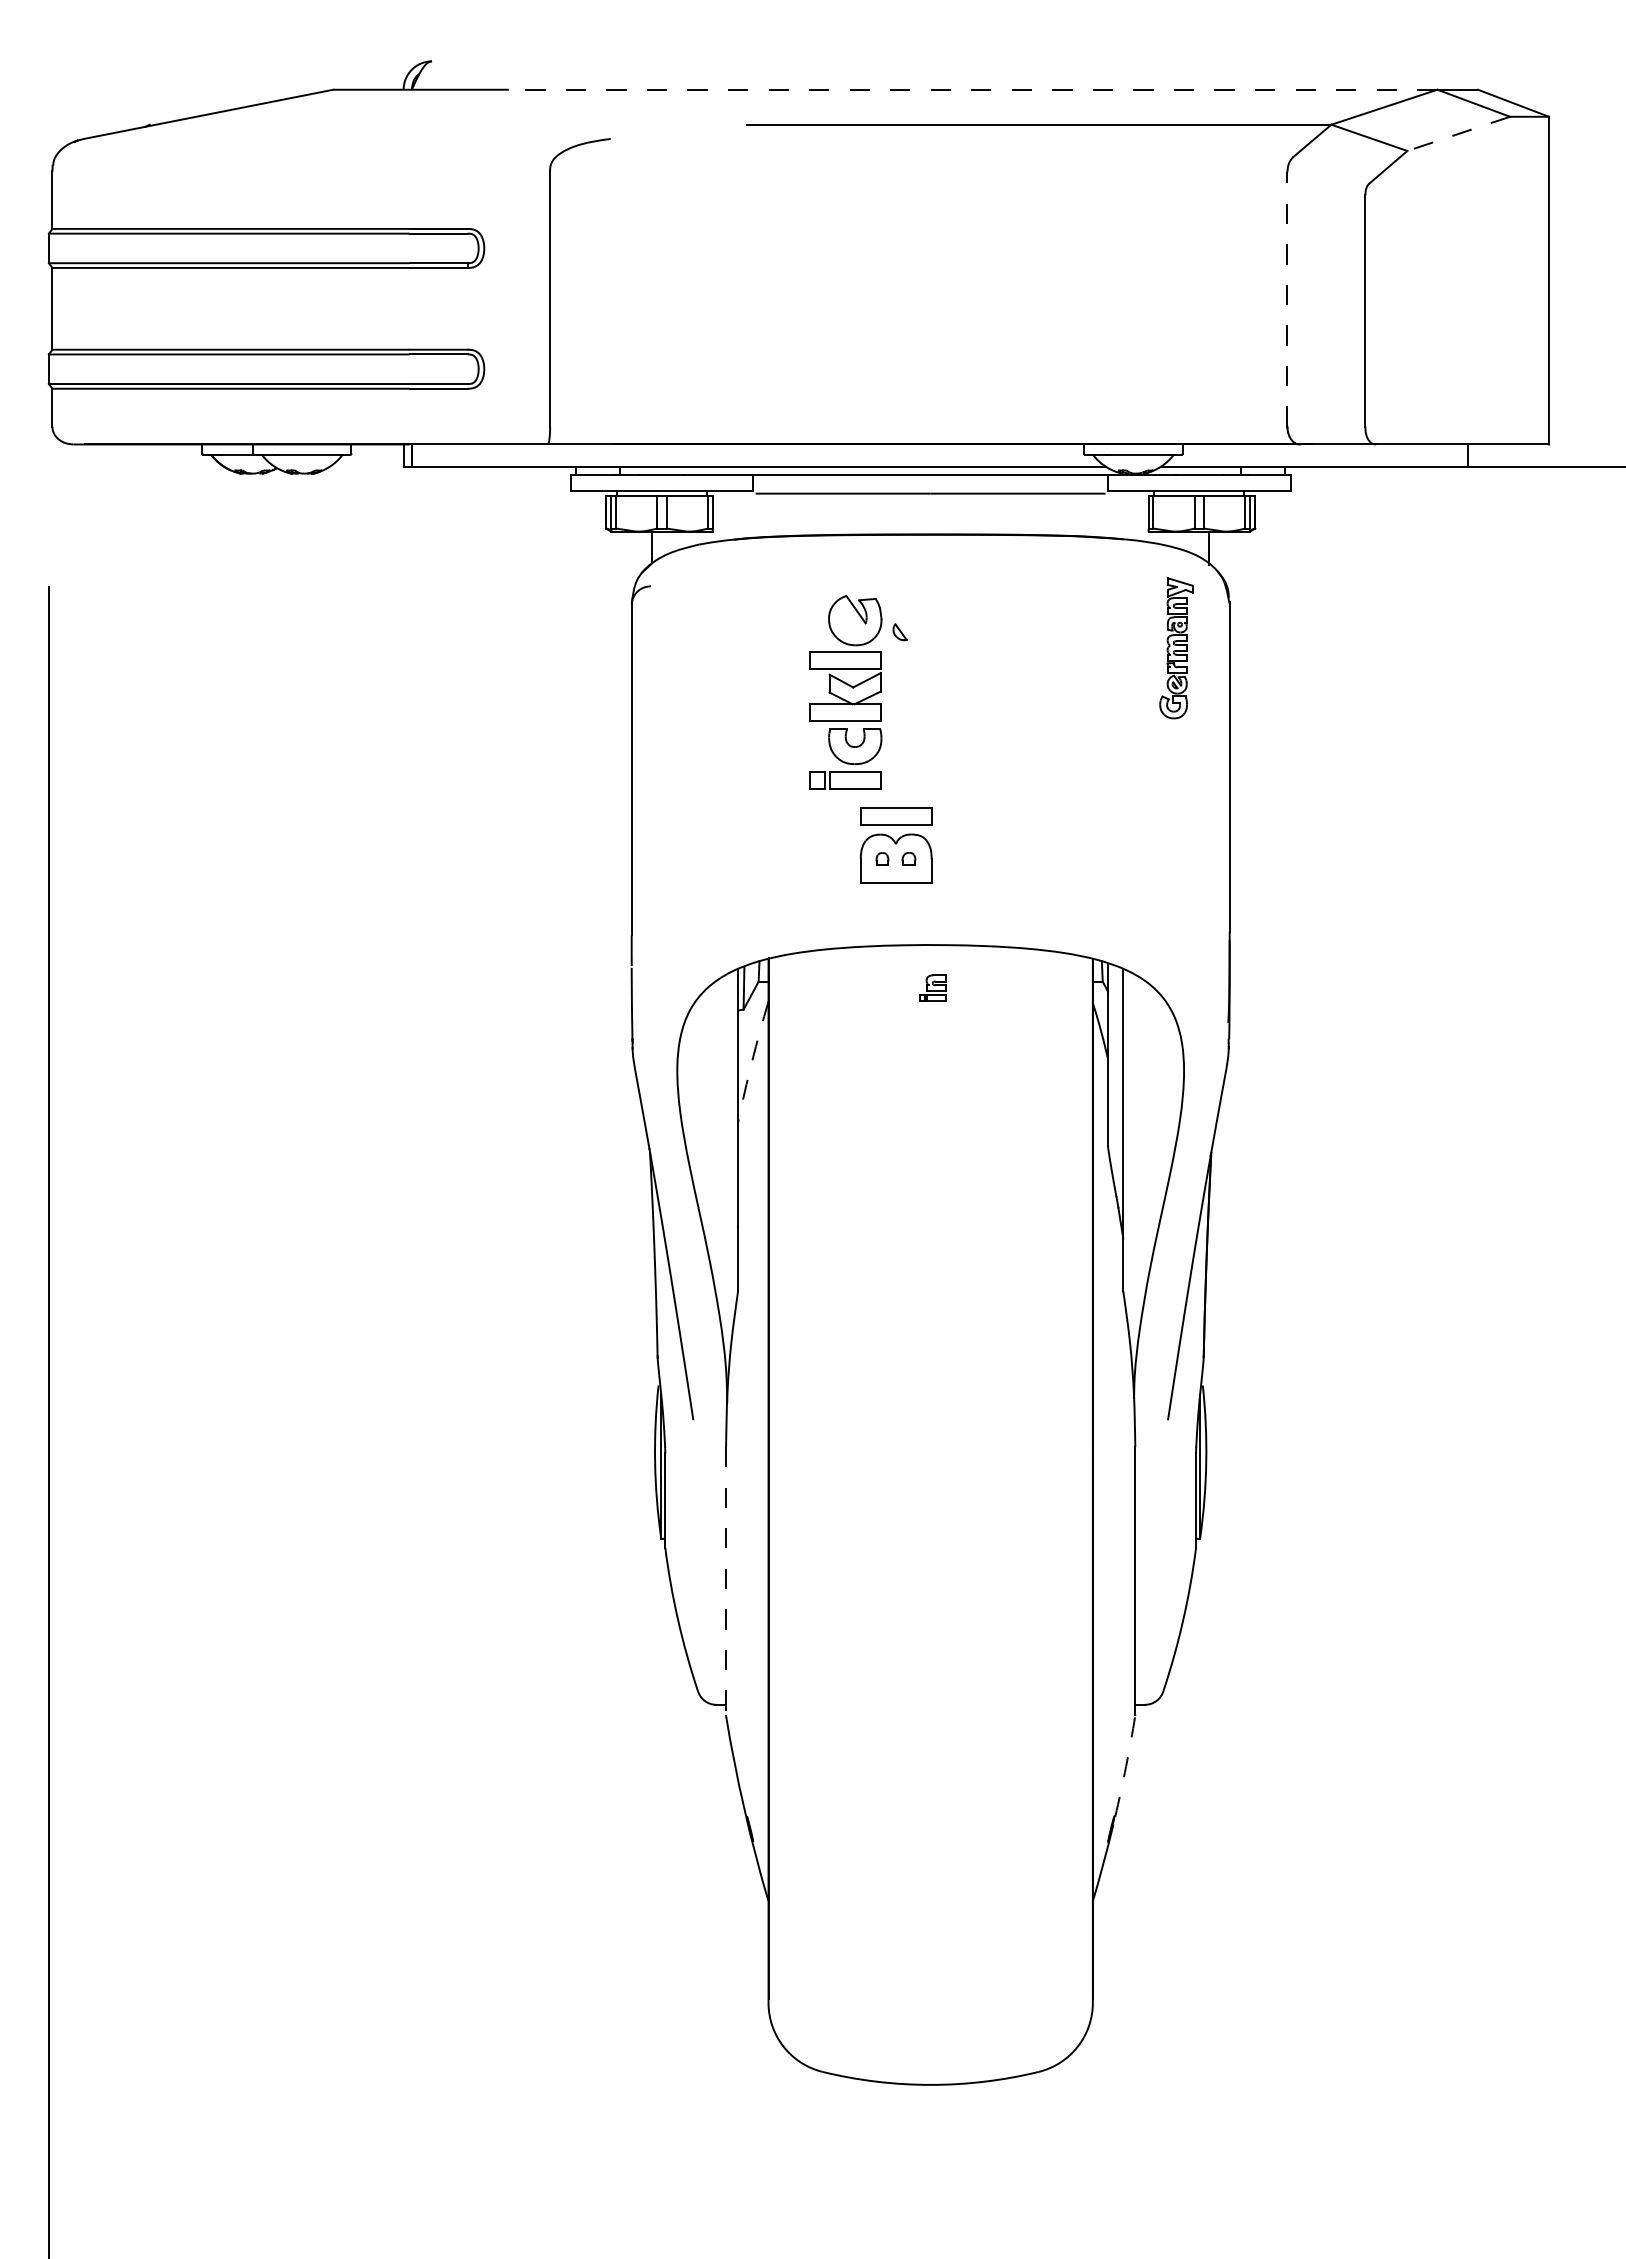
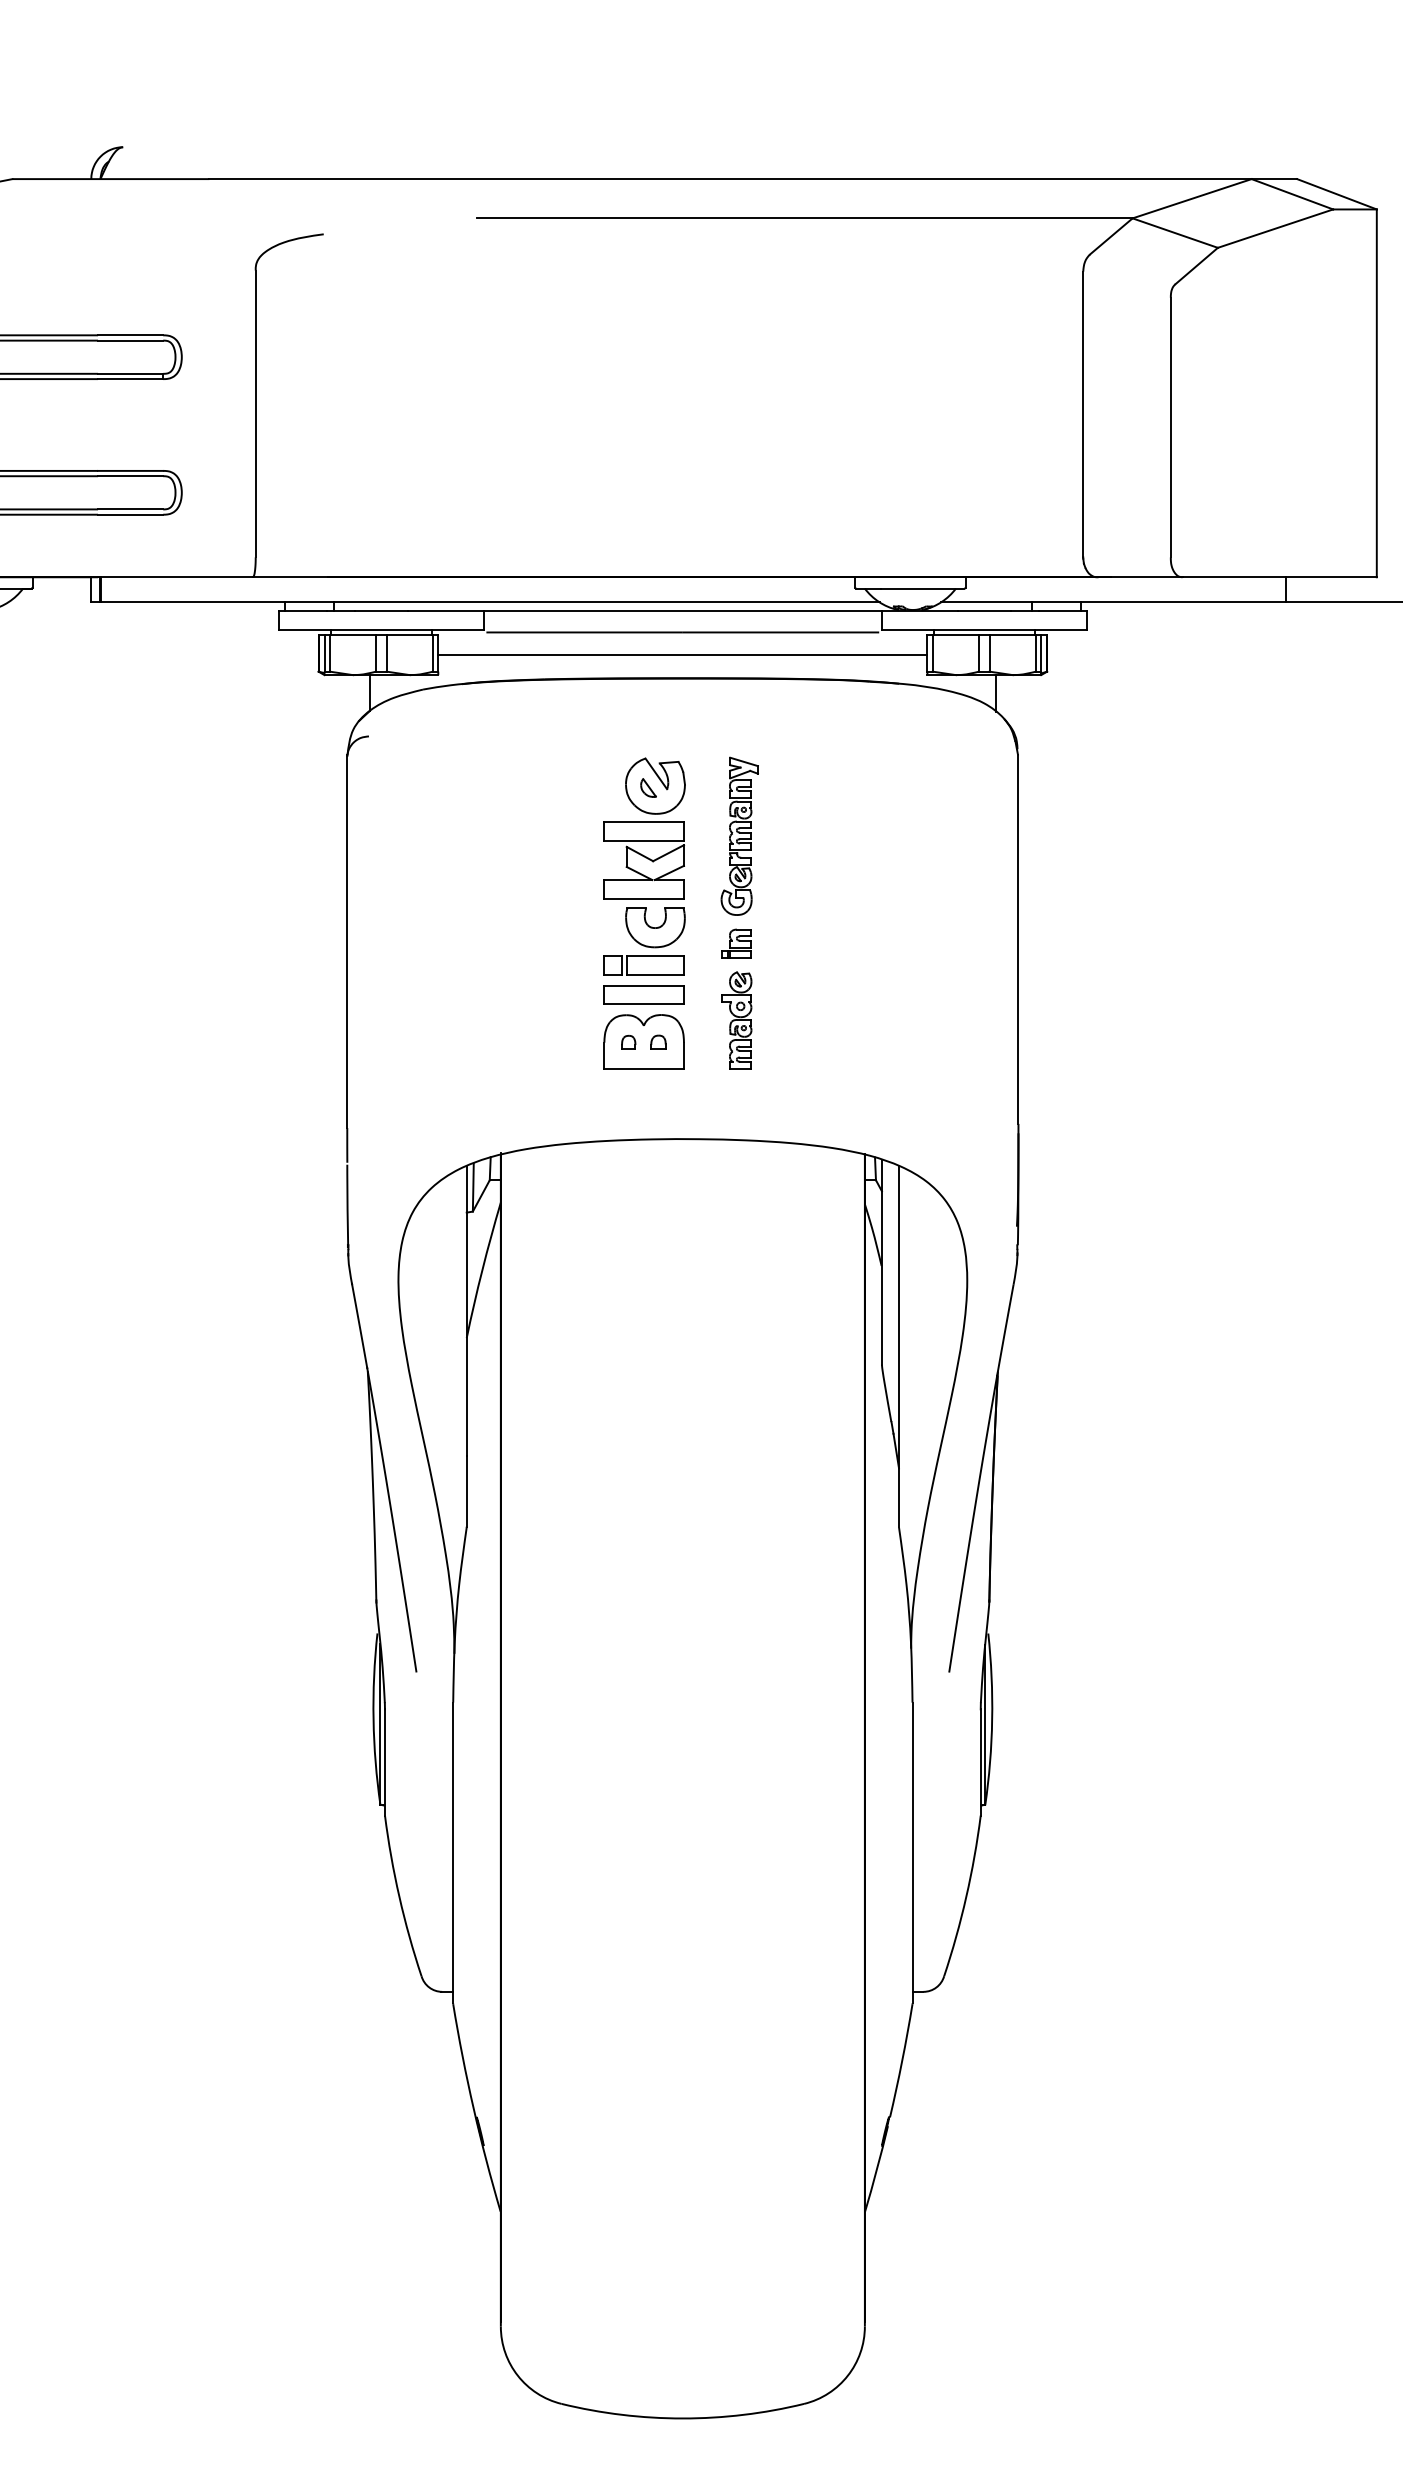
line: (972, 89) -> (729, 178), dashed -> solid
line: (1458, 134) -> (1275, 229), dashed -> solid
line: (1287, 299) -> (1083, 414), dashed -> solid
line: (930, 513) -> (682, 654), added
part: (1176, 648) -> (739, 836), moved
part: (845, 692) -> (644, 866), moved
part: (978, 838) -> (736, 1019), added
part: (932, 987) -> (736, 943), moved
arc: (752, 1061) -> (482, 1269), dashed -> solid
line: (726, 1581) -> (453, 1853), dashed -> solid
arc: (1126, 1766) -> (902, 2061), dashed -> solid

